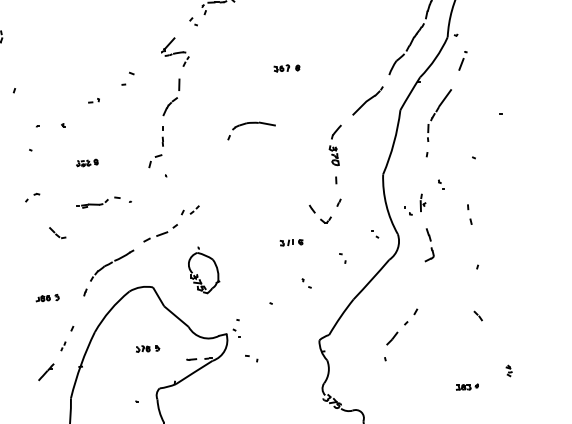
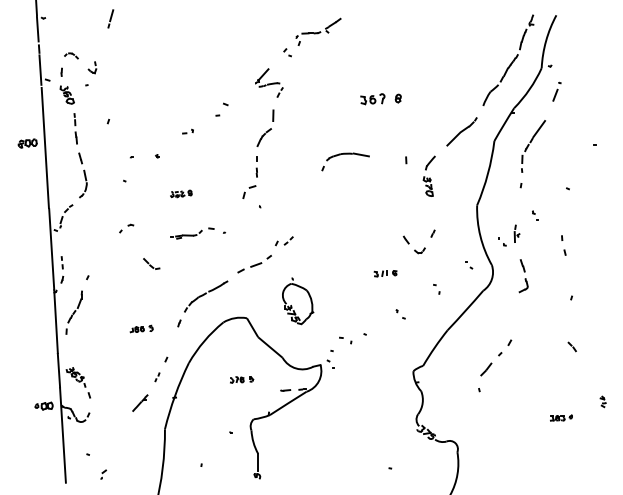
part: (286, 68) -> (380, 99), size x1.6
line: (336, 180) -> (406, 160), moved
part: (251, 358) -> (345, 340), moved

